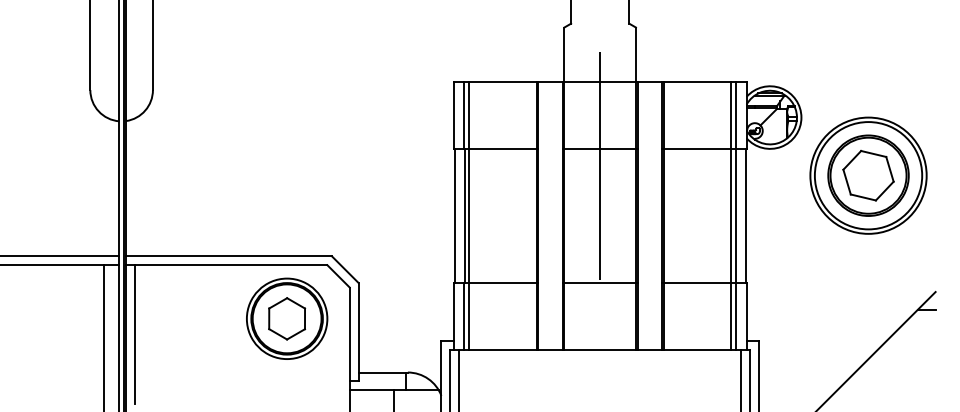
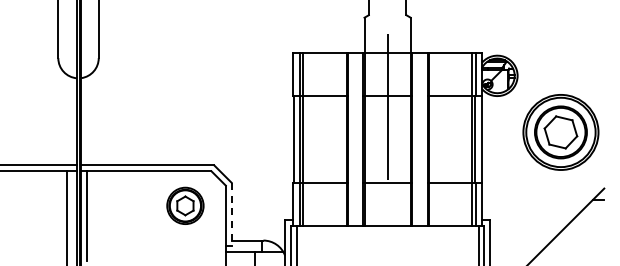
part: (867, 175) -> (560, 132), moved
part: (287, 318) -> (185, 205), size x0.7
line: (358, 332) -> (231, 214), solid -> dashed

